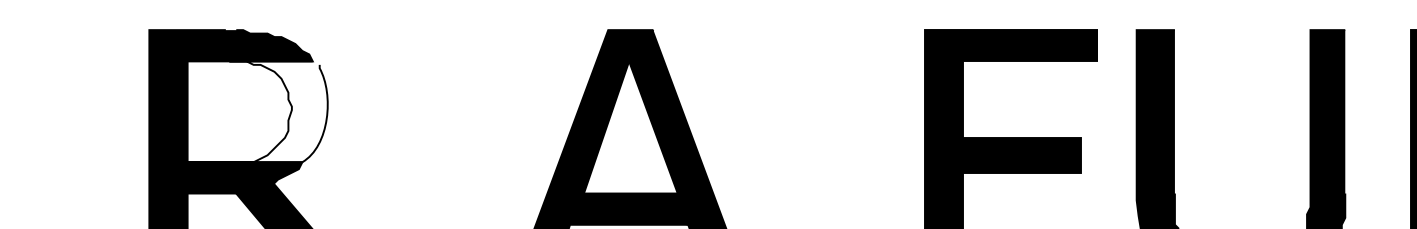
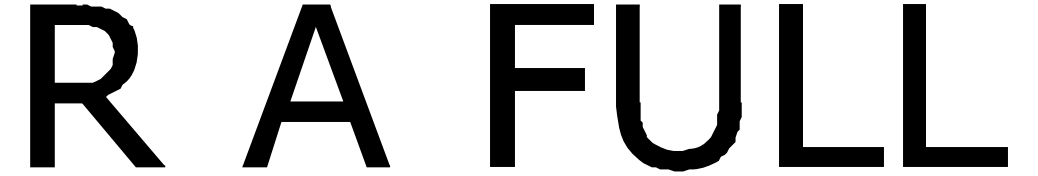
fill: (256, 111) -> (94, 53), added

